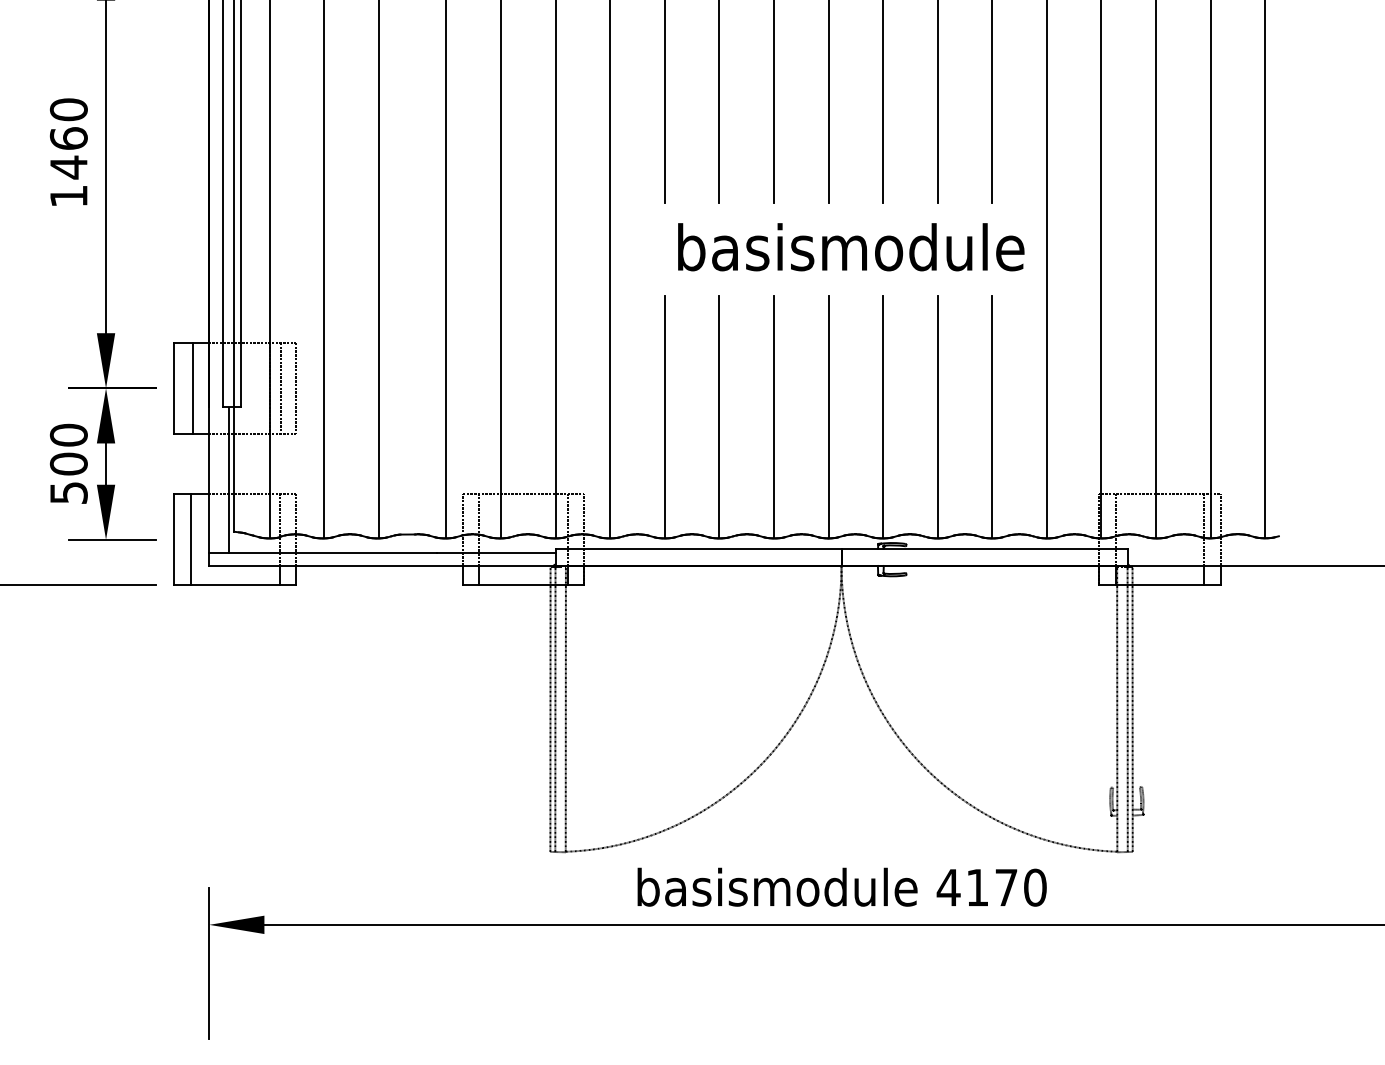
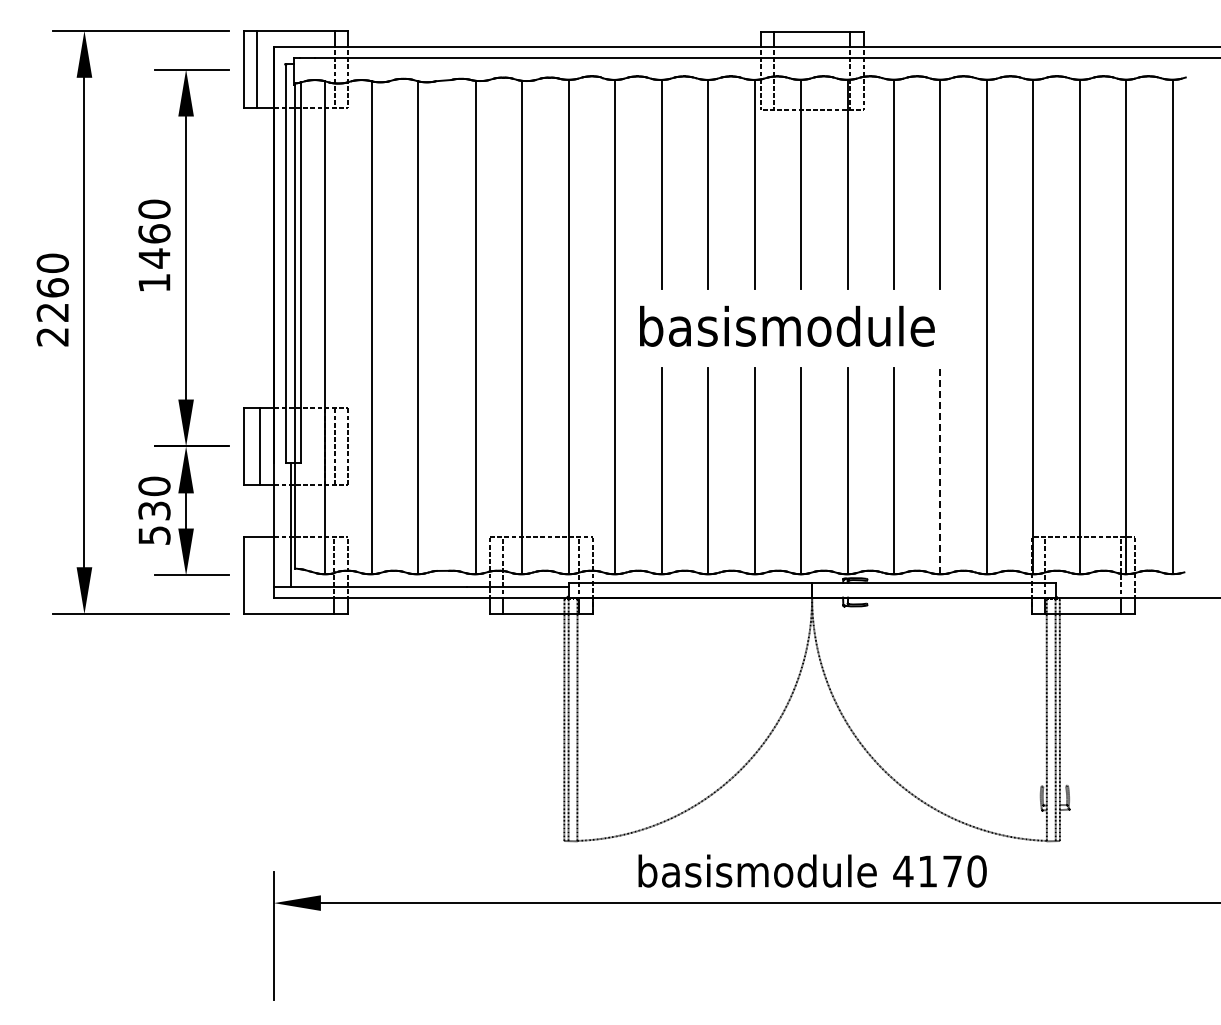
text: (851, 246) -> (787, 325), moved
line: (992, 416) -> (940, 470), solid -> dashed
text: (68, 463) -> (154, 510), 500 -> 530
line: (191, 539) -> (258, 575), removed

